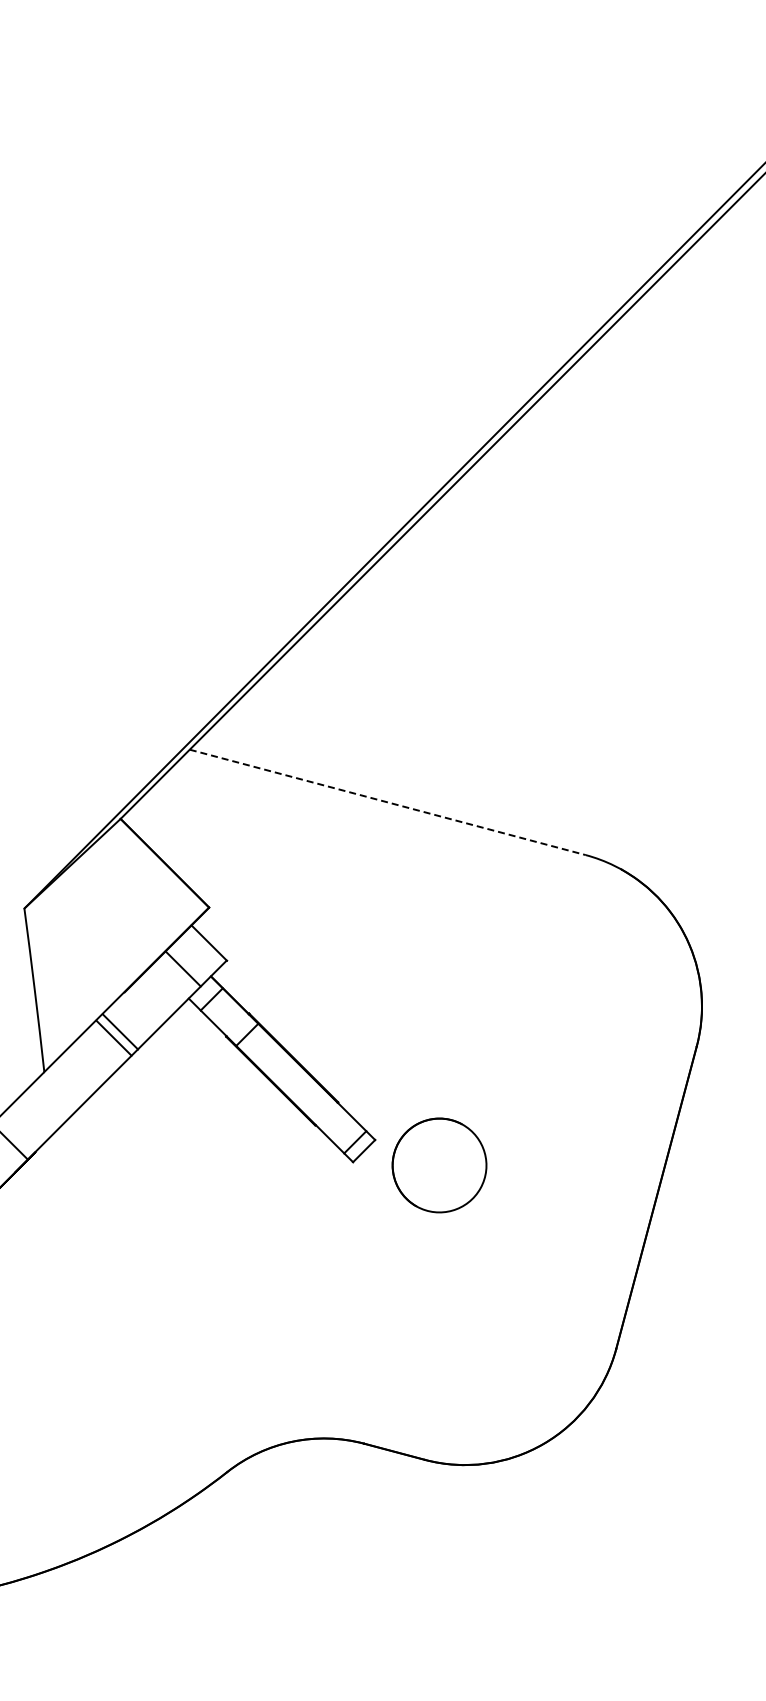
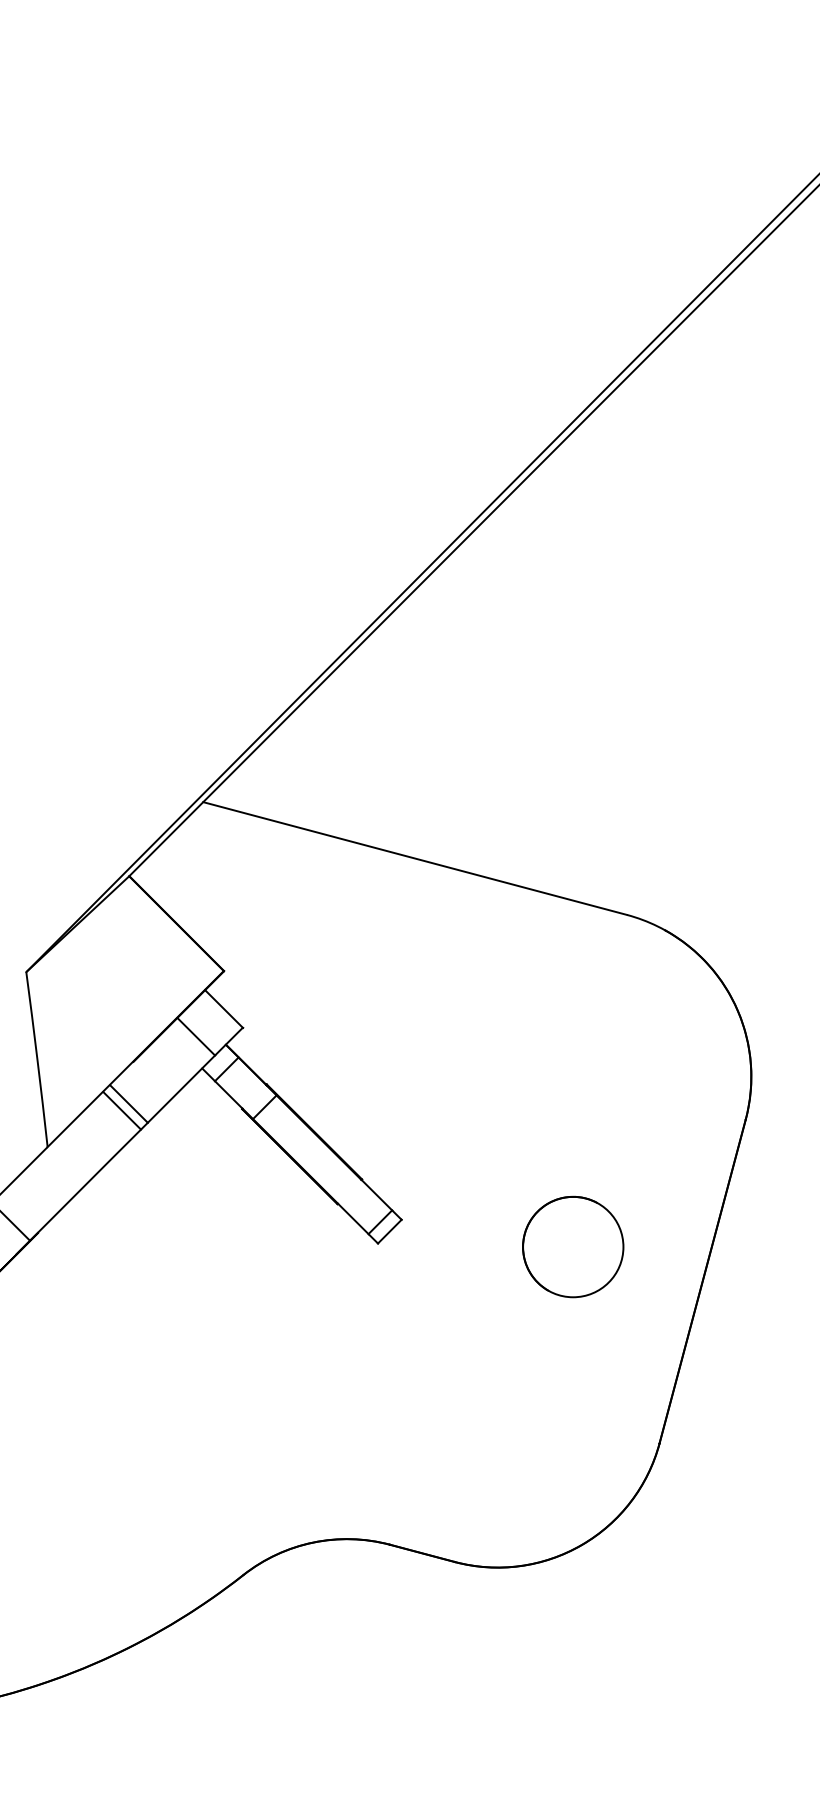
line: (387, 802) -> (414, 858), dashed -> solid
part: (439, 1165) -> (573, 1247), moved

